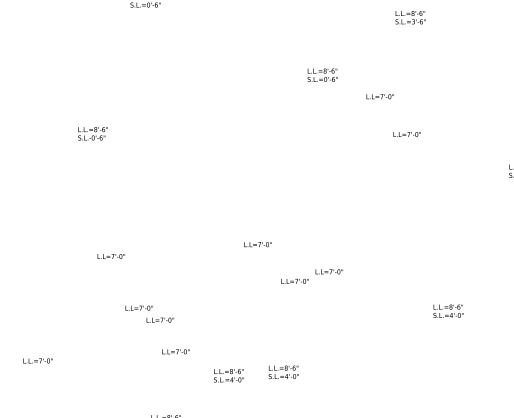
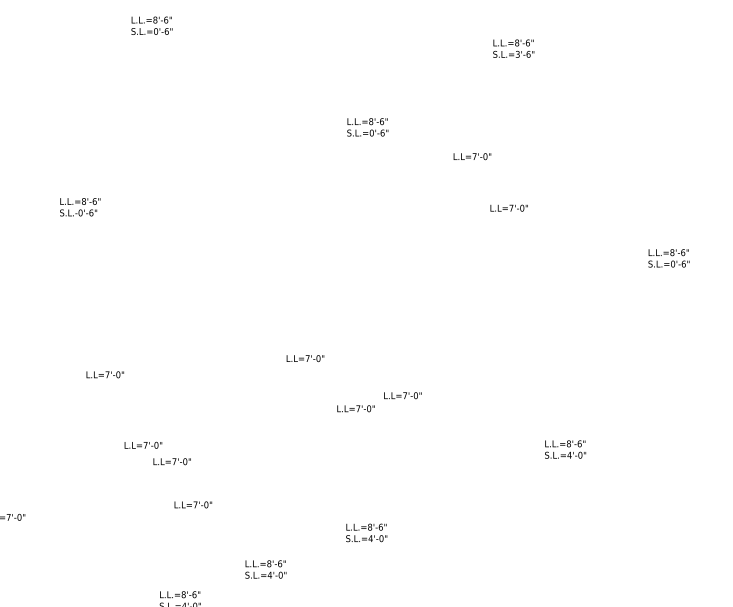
text: (322, 75) -> (367, 127), moved
text: (283, 372) -> (366, 532), moved
text: (228, 375) -> (265, 569), moved

